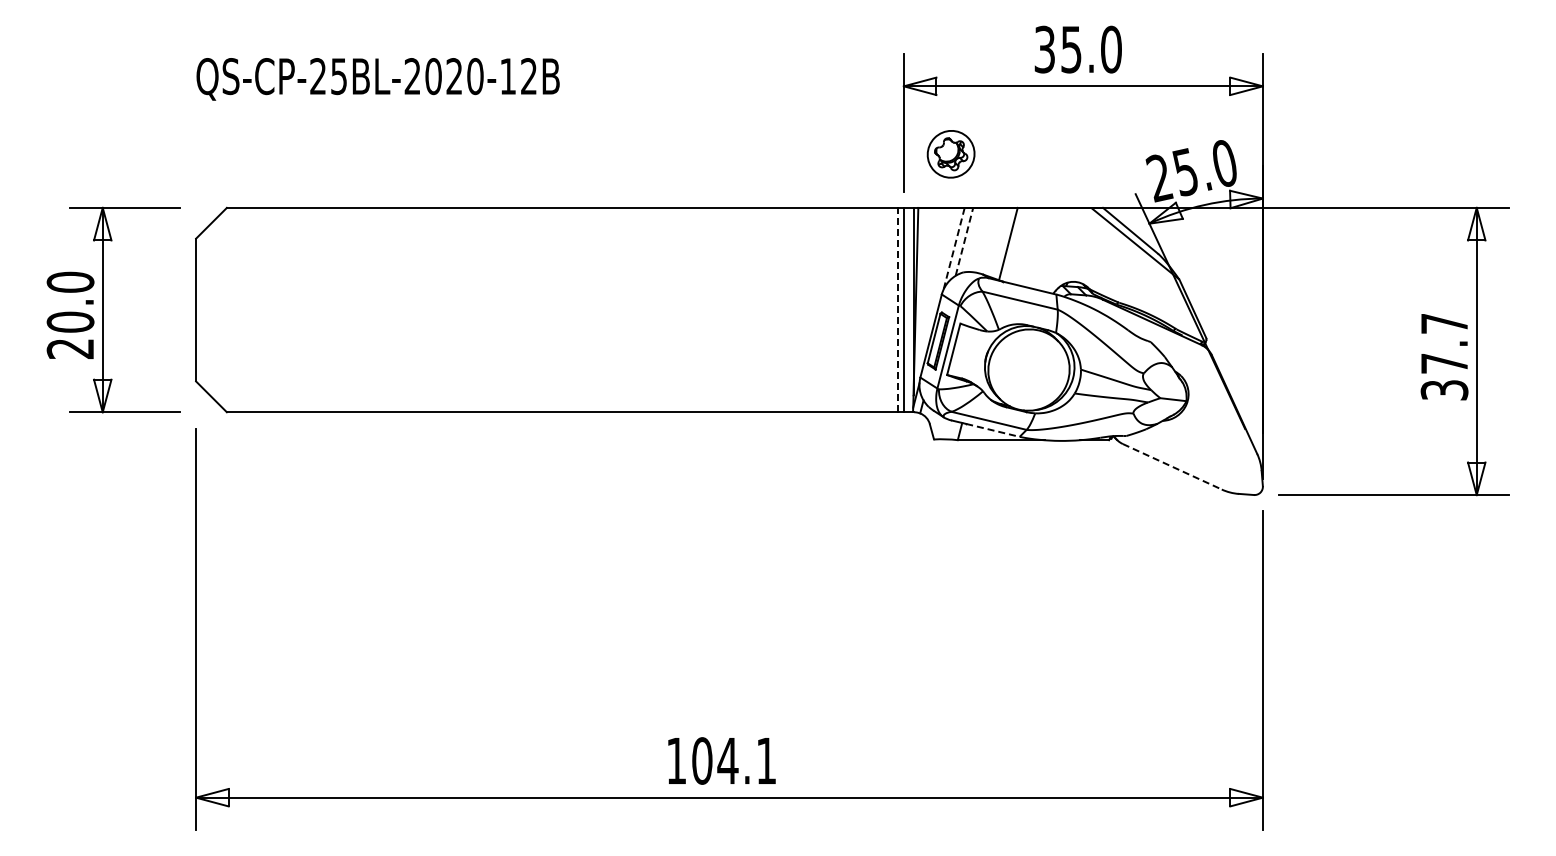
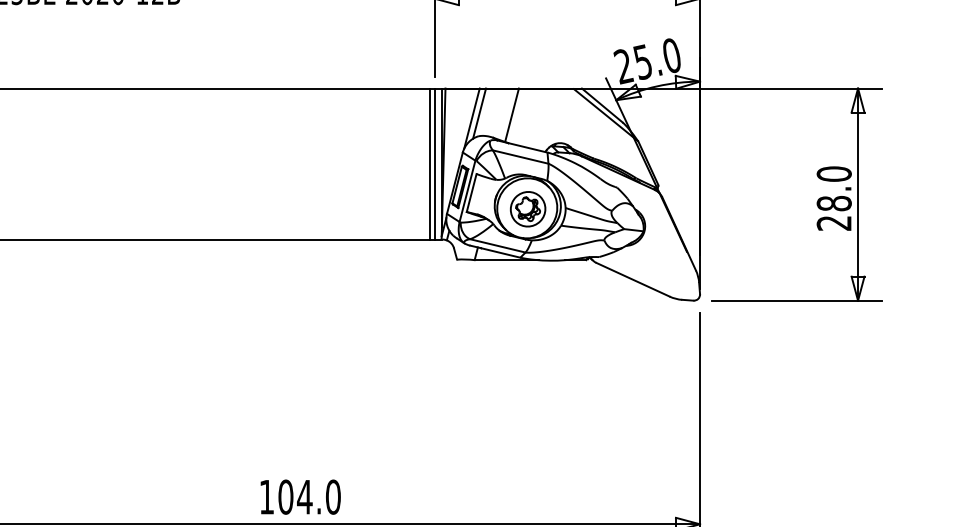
part: (950, 154) -> (527, 209), moved
line: (964, 241) -> (479, 113), dashed -> solid
line: (954, 248) -> (472, 118), dashed -> solid
line: (897, 309) -> (430, 163), dashed -> solid
text: (1444, 356) -> (834, 198), 37.7 -> 28.0
line: (993, 430) -> (501, 253), dashed -> solid
line: (1172, 466) -> (633, 279), dashed -> solid
text: (766, 760) -> (333, 496), 104.1 -> 104.0

